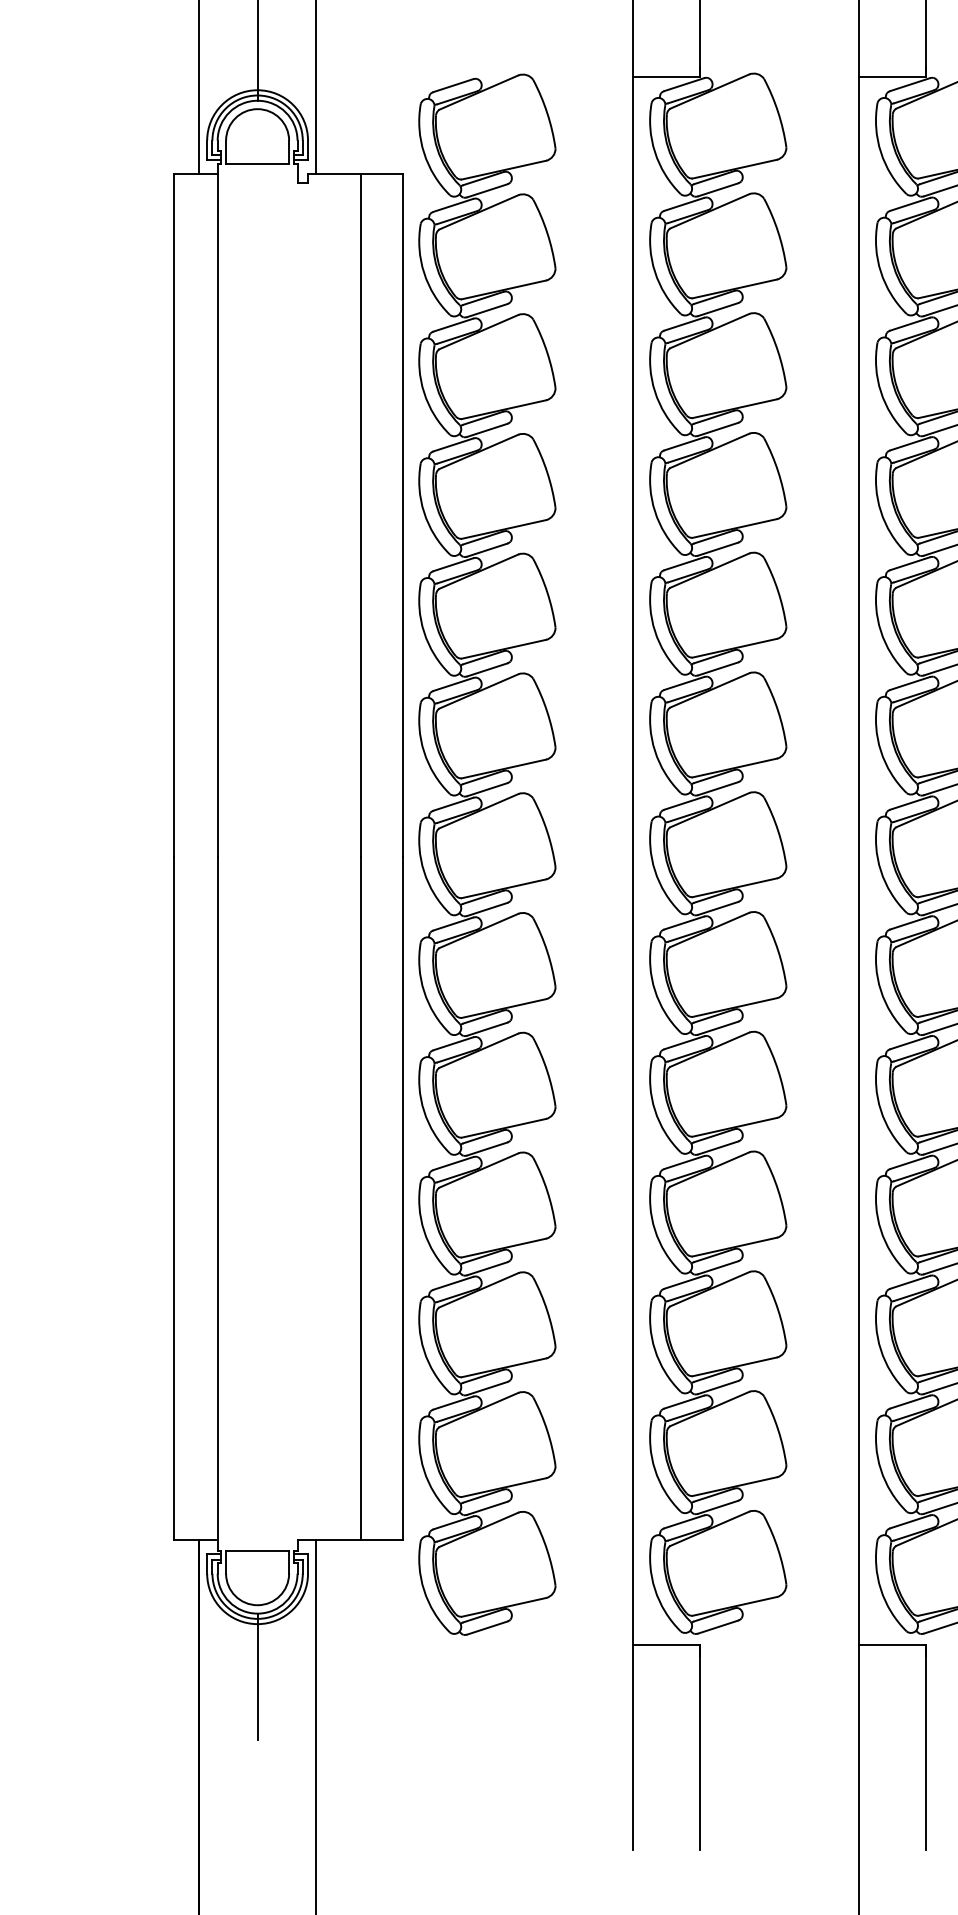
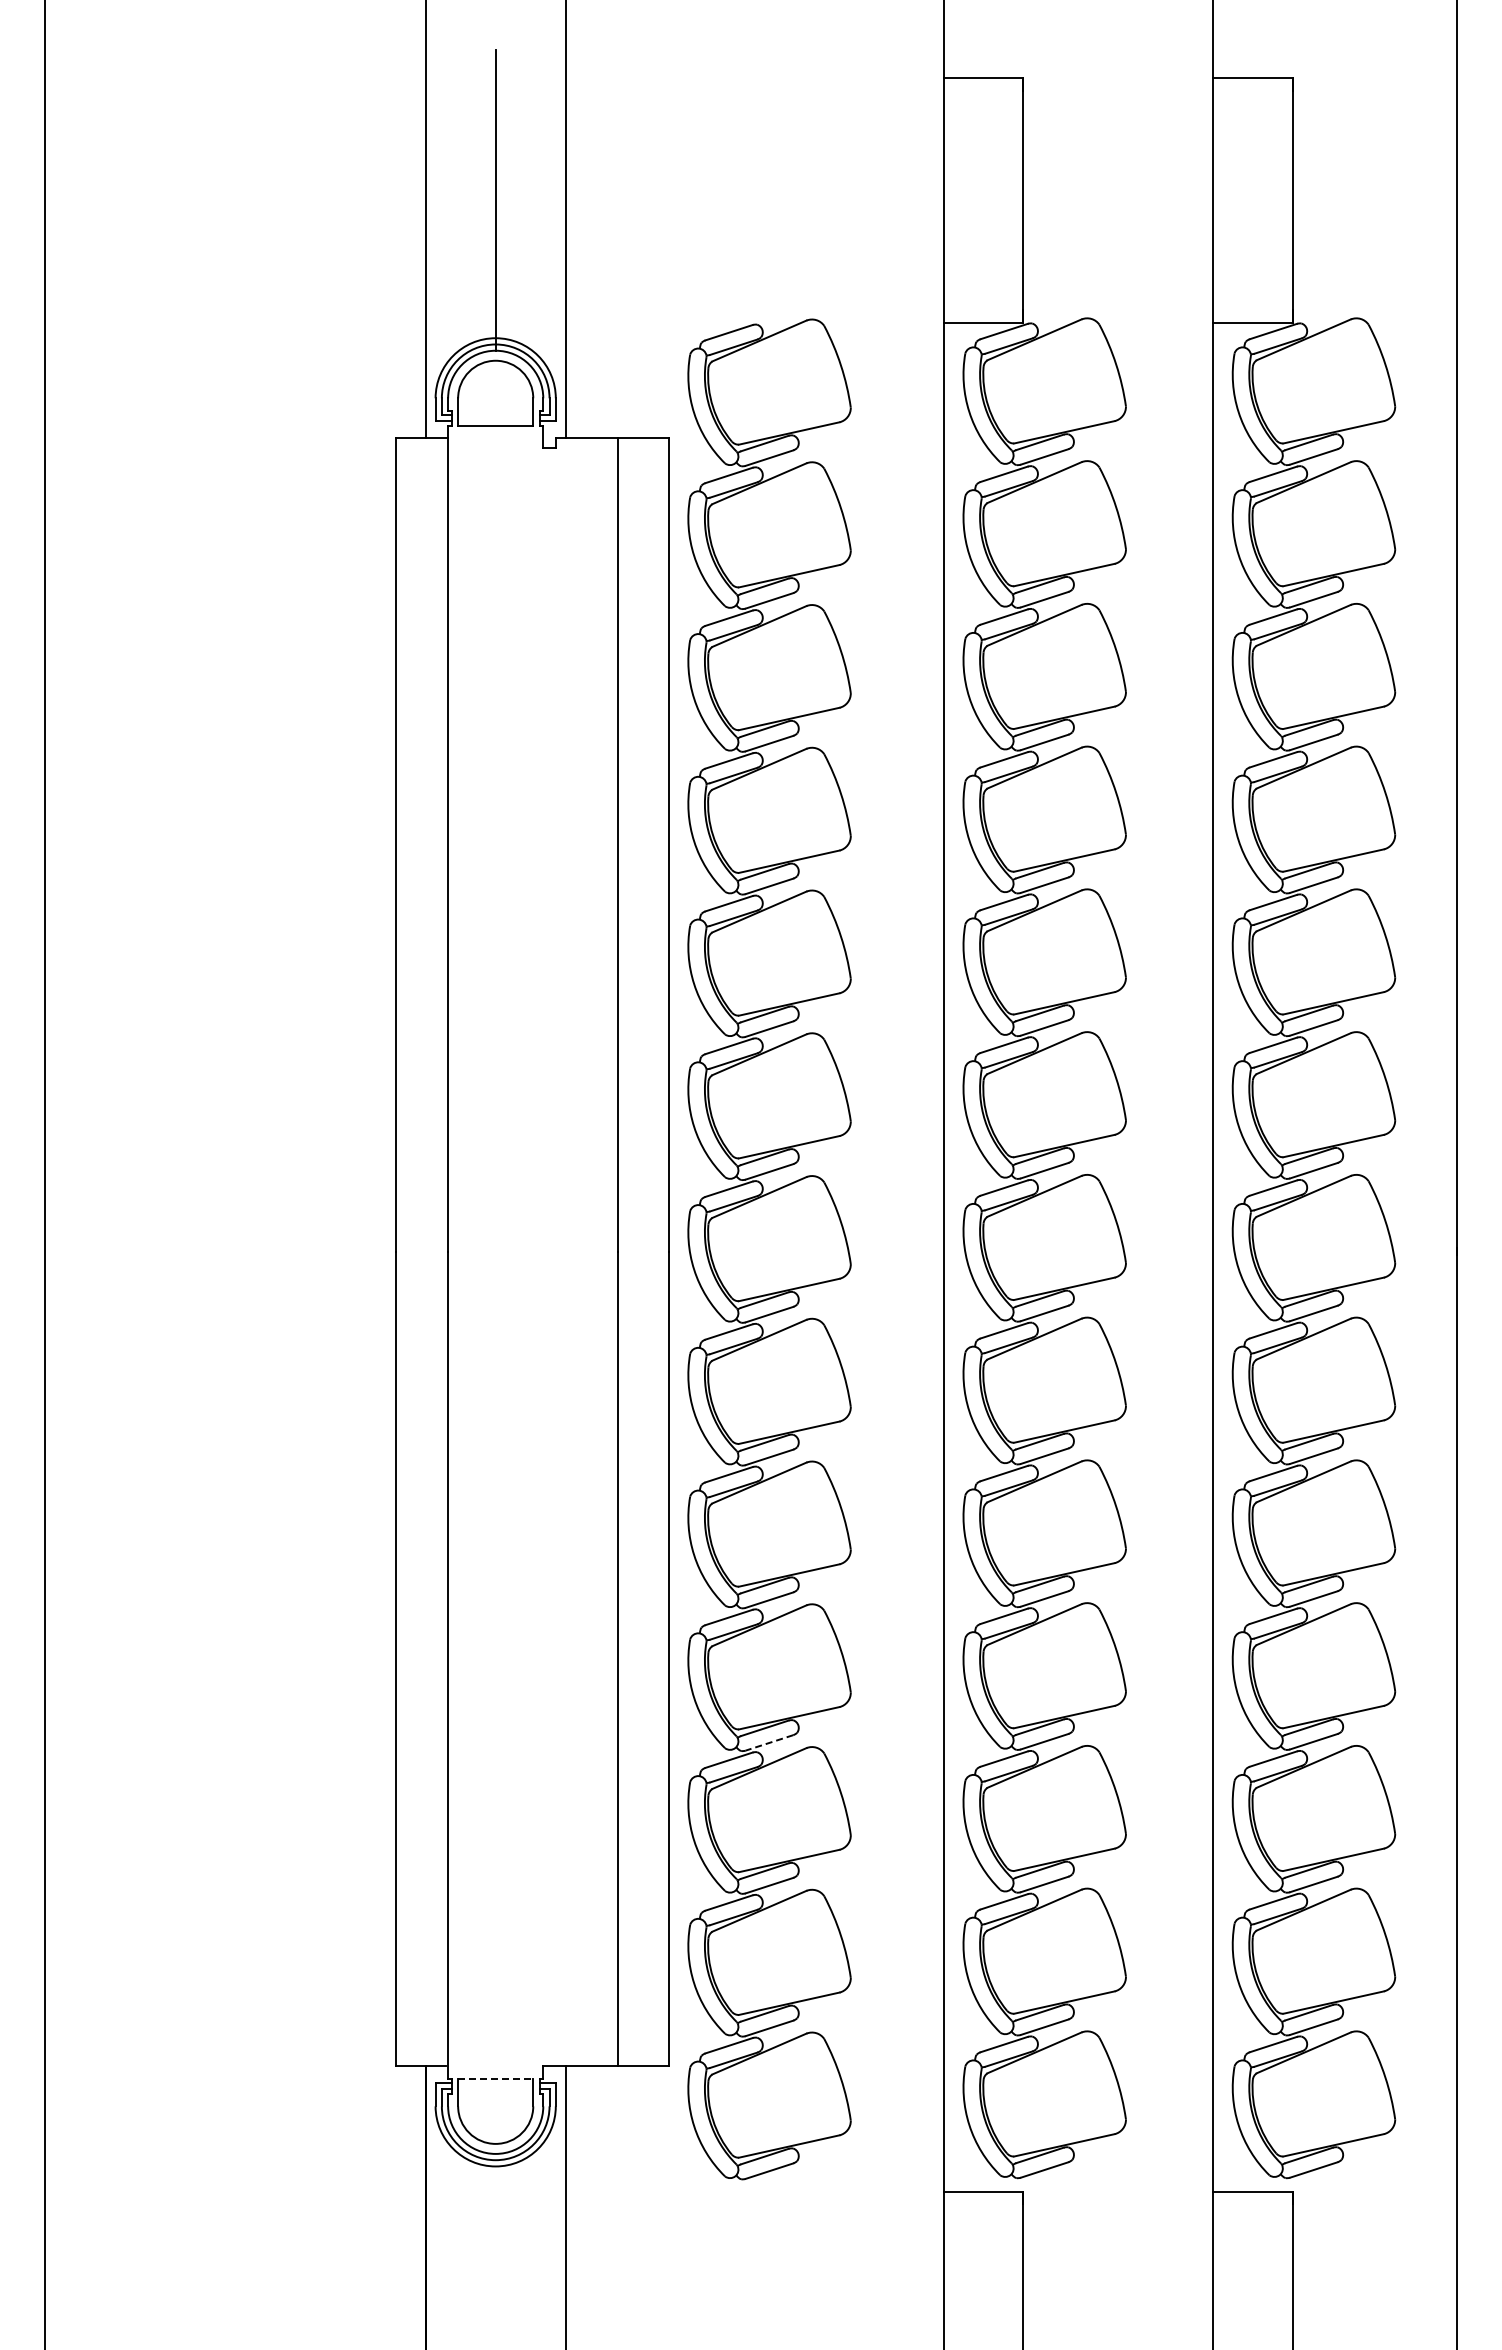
line: (487, 1268) -> (769, 1742), solid -> dashed
line: (257, 1550) -> (495, 2078), solid -> dashed
line: (257, 1676) -> (495, 2228), removed

